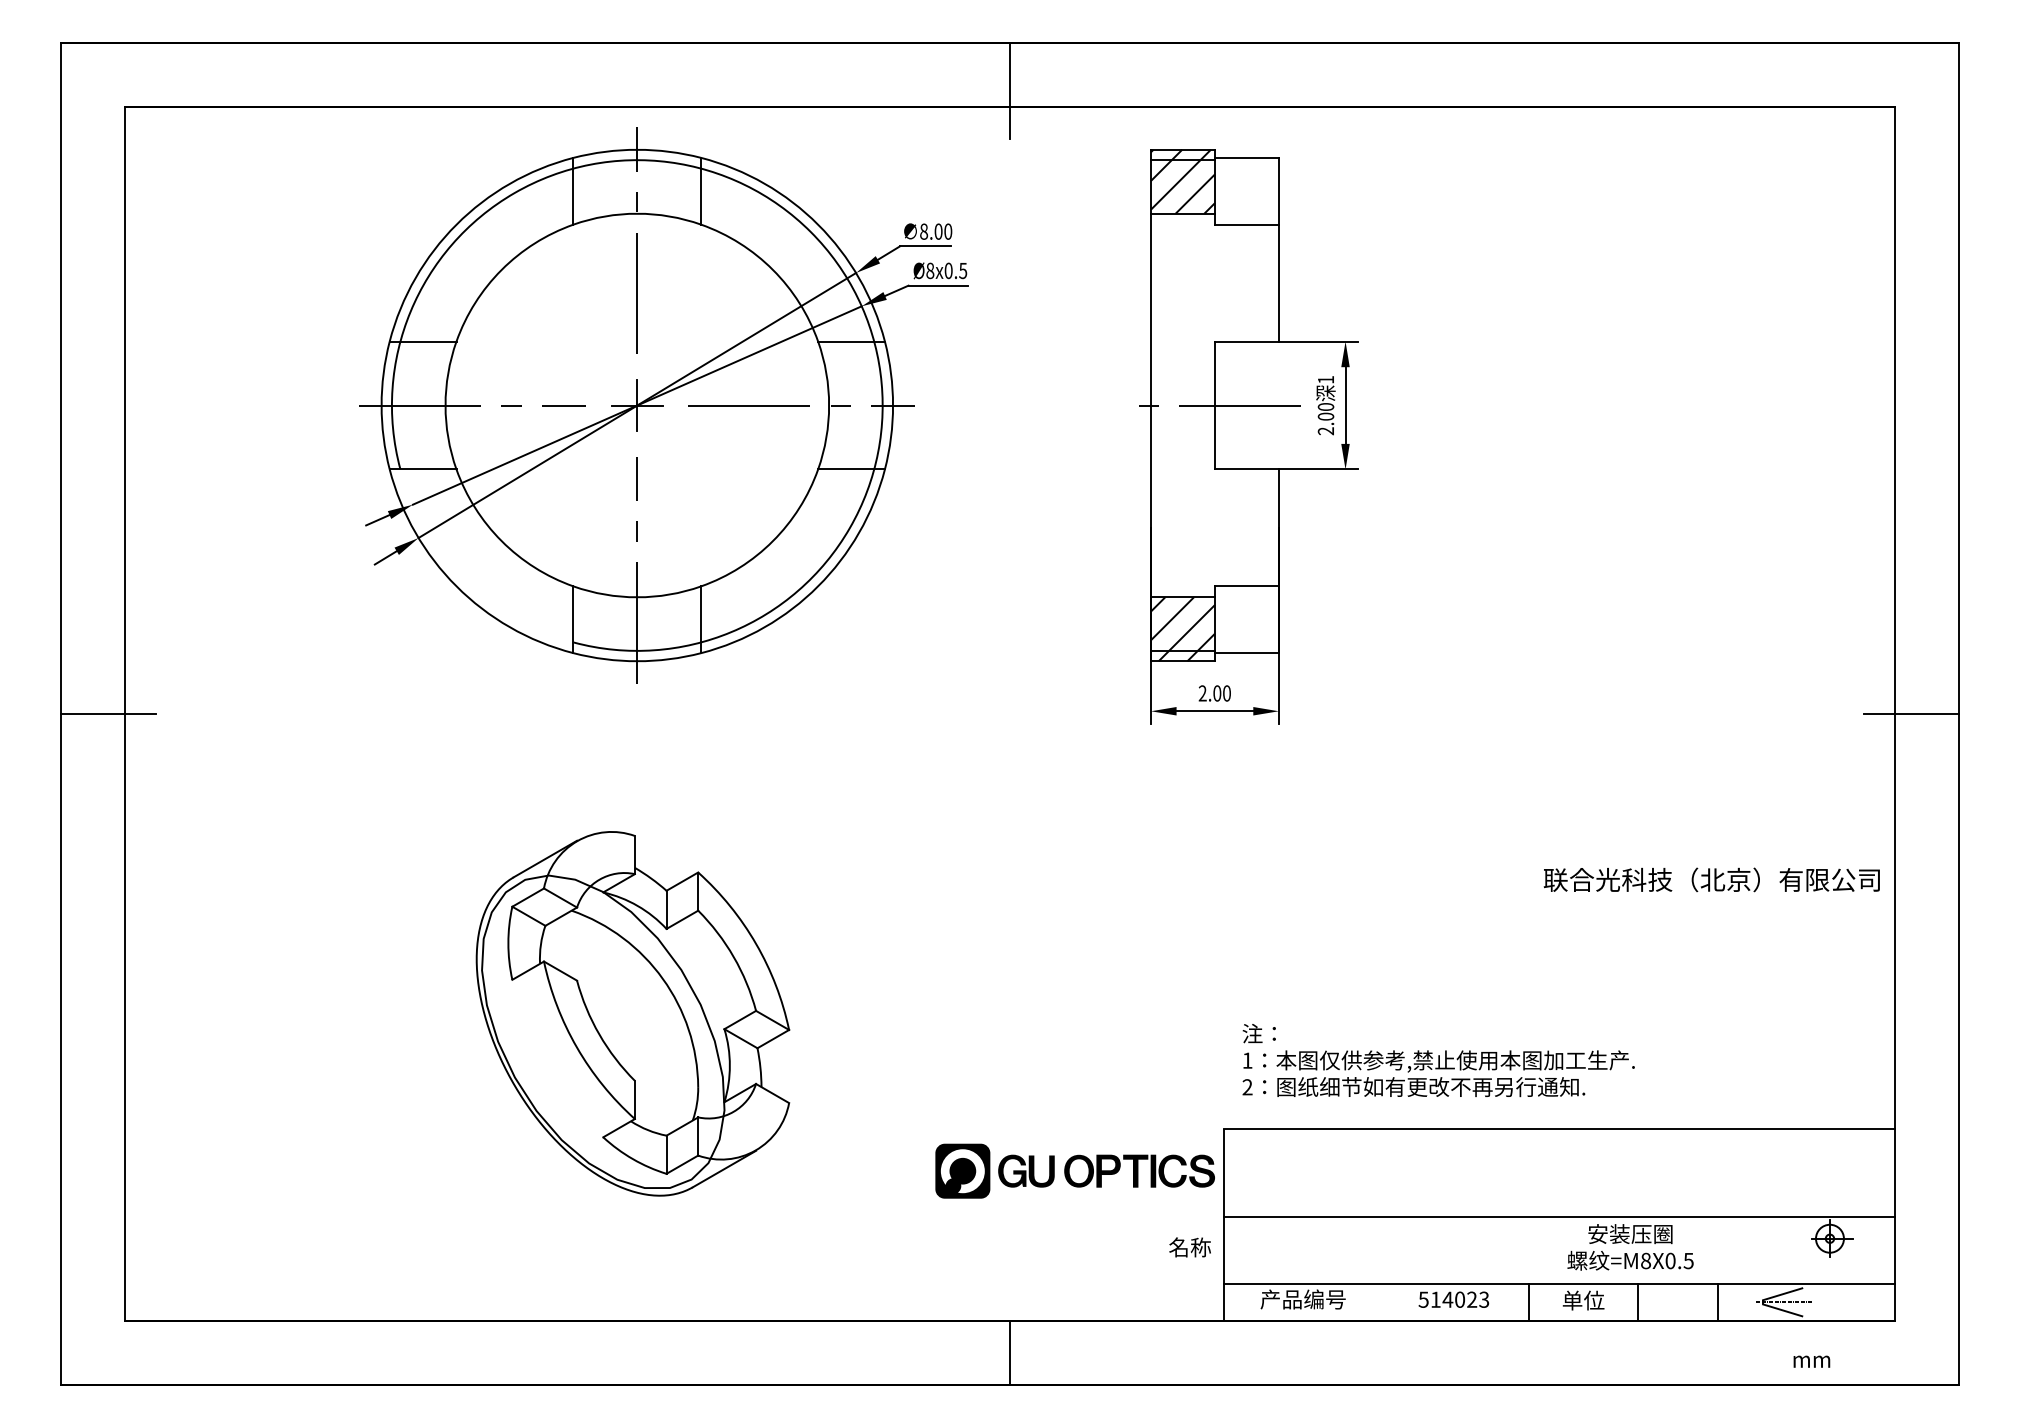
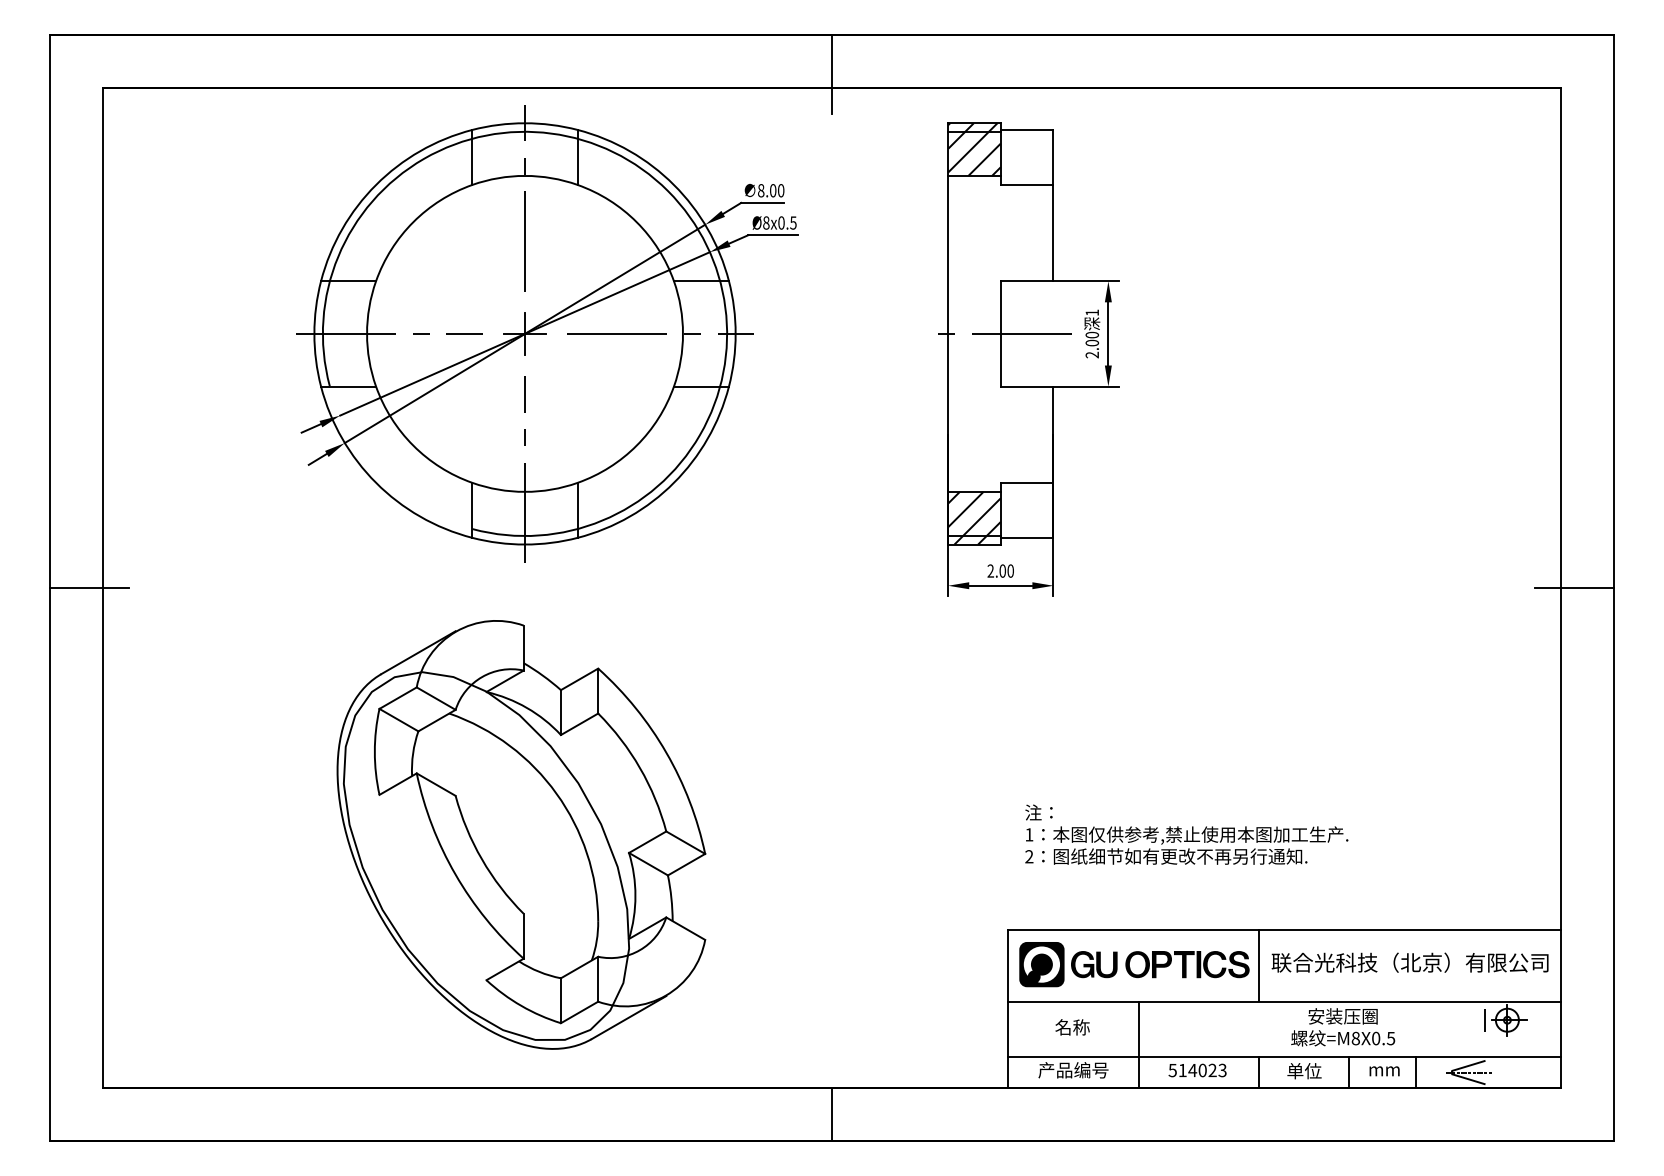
text: (1711, 879) -> (1409, 962), moved
part: (632, 1013) -> (521, 834), size x1.43
text: (1438, 1060) -> (1186, 834), moved
part: (1074, 1170) -> (1133, 964), moved
line: (1528, 1172) -> (1259, 965), added
line: (1802, 1238) -> (1484, 1020), added
text: (1189, 1247) -> (1072, 1027), moved
line: (1382, 1268) -> (1138, 1044), added
text: (1811, 1361) -> (1384, 1071), moved

